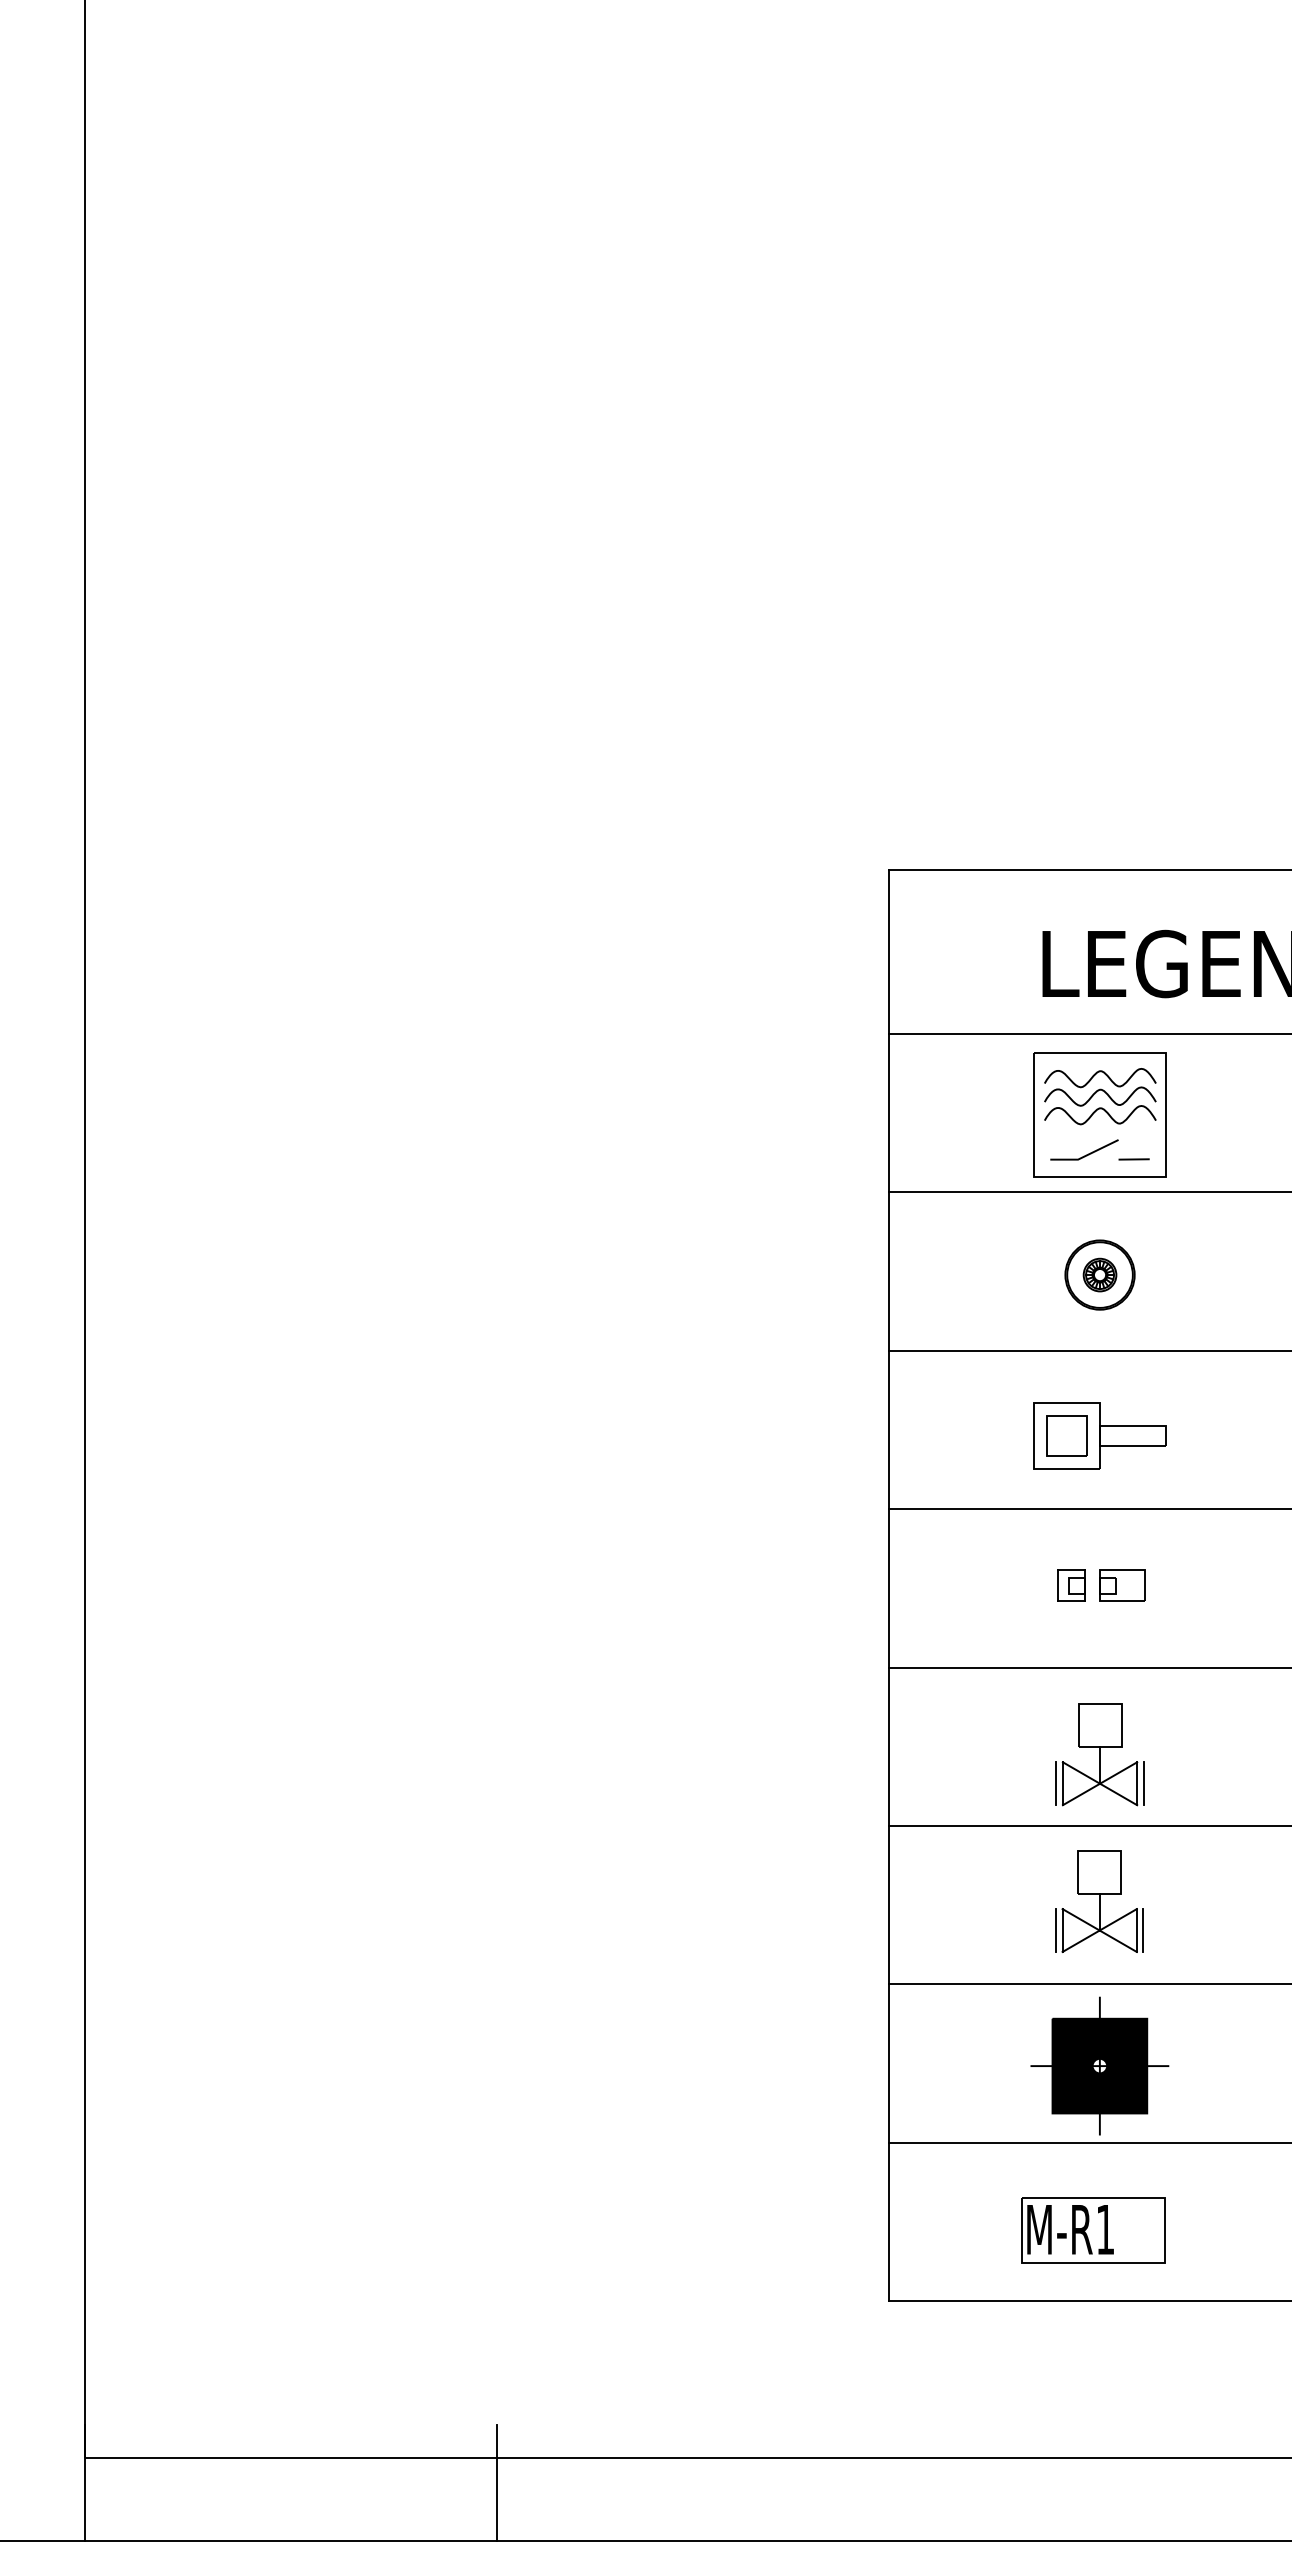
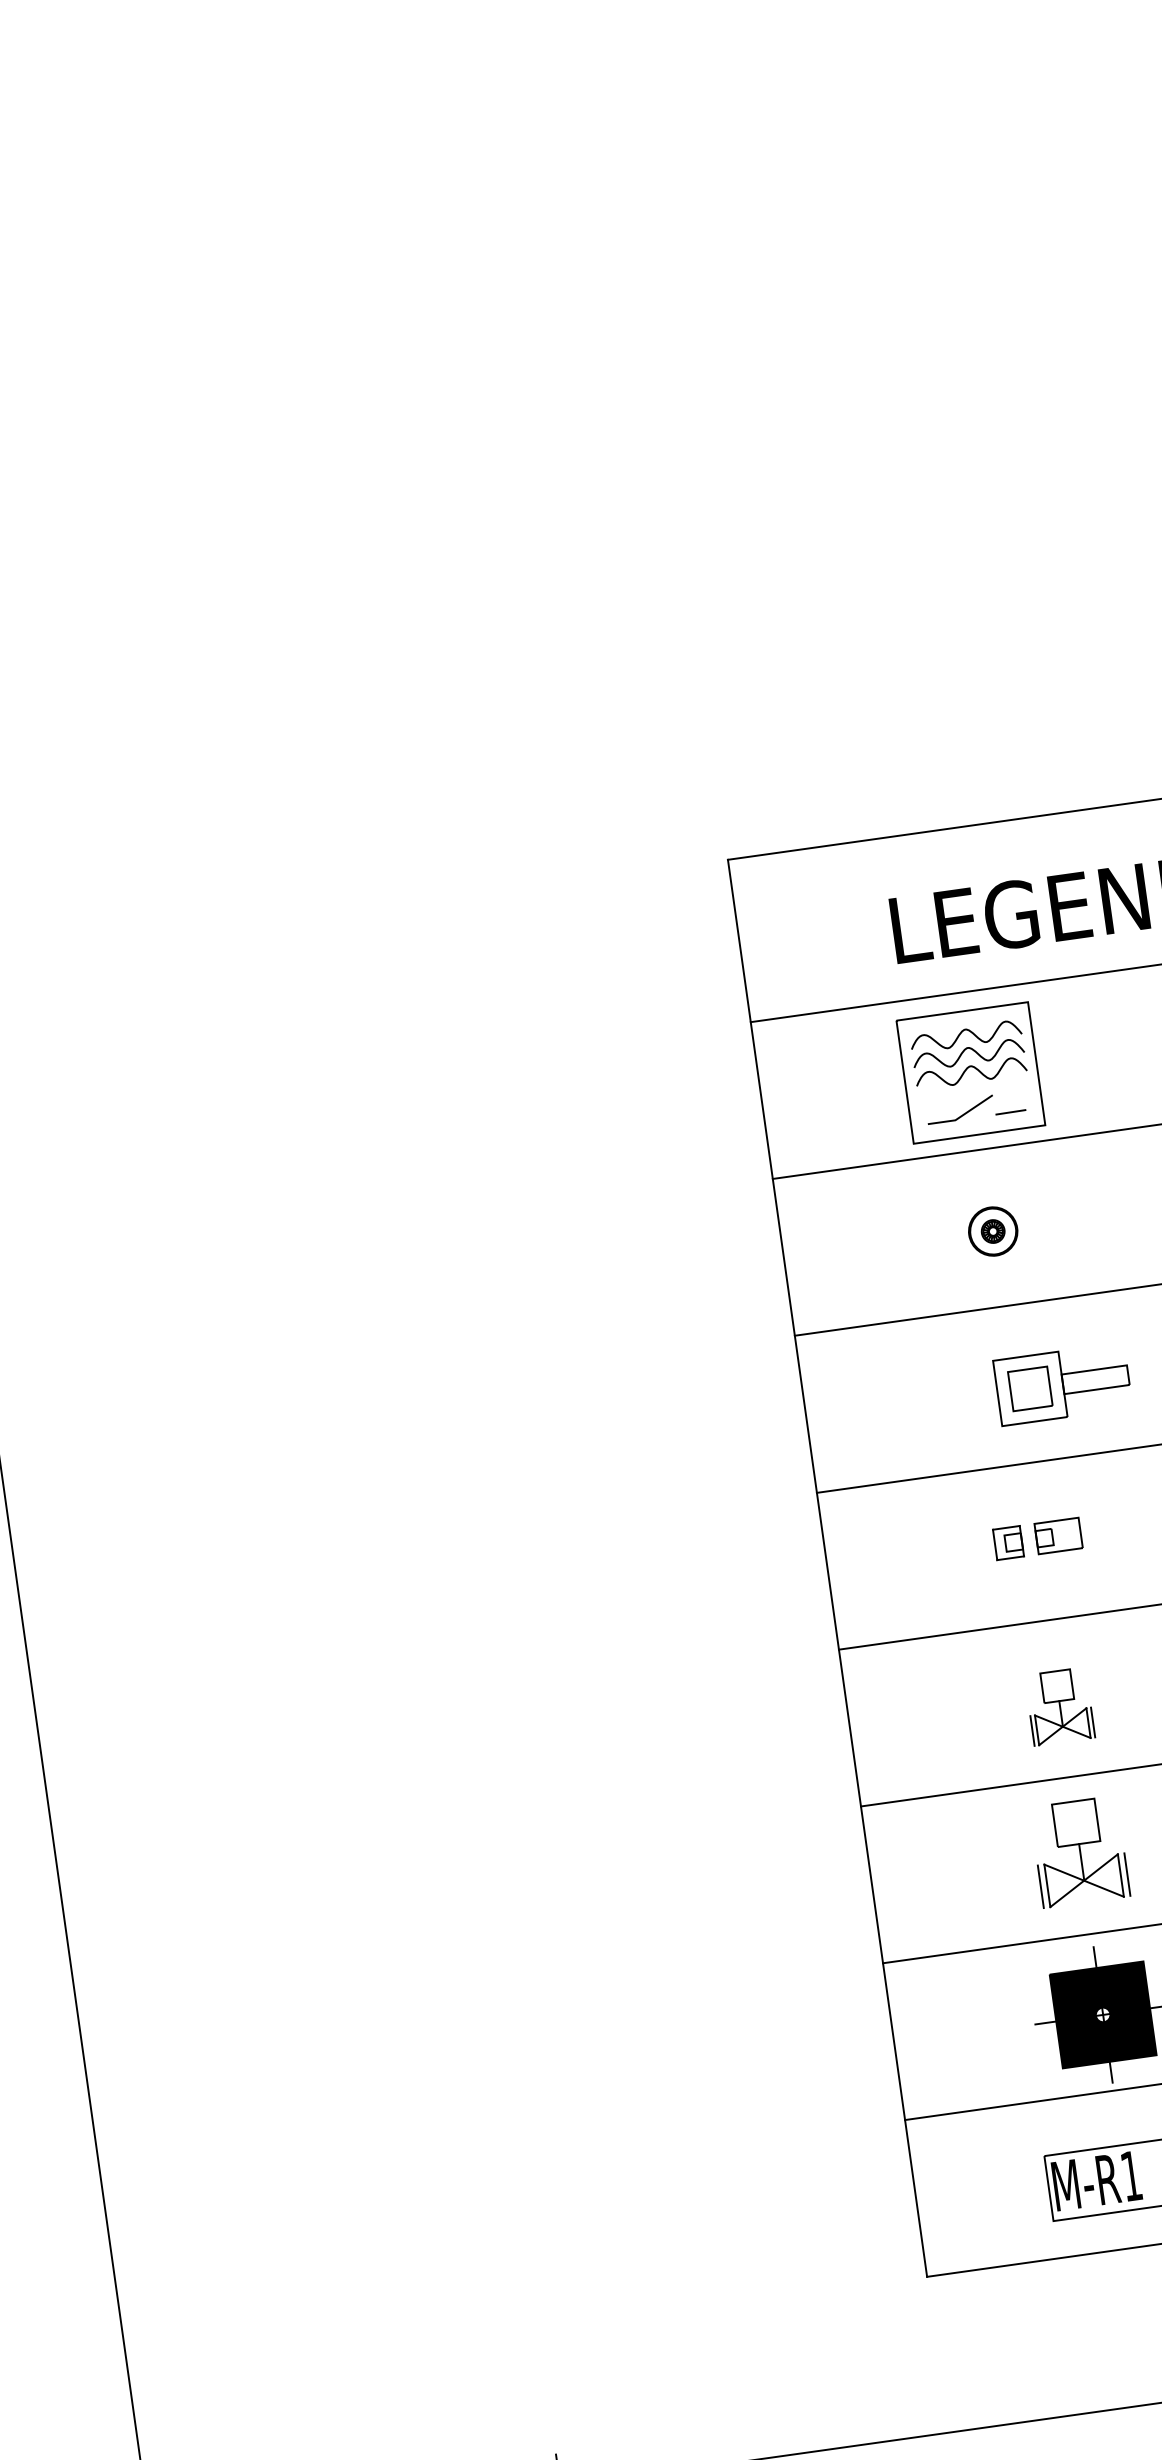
part: (1099, 1274) -> (992, 1231), size x0.7
part: (1099, 1435) -> (1062, 1383), moved
part: (1099, 1754) -> (1059, 1706), size x0.7

